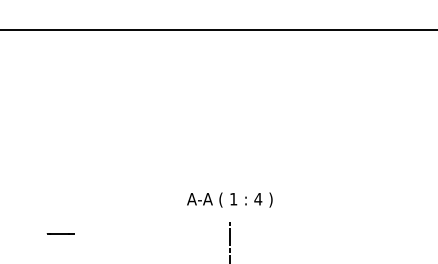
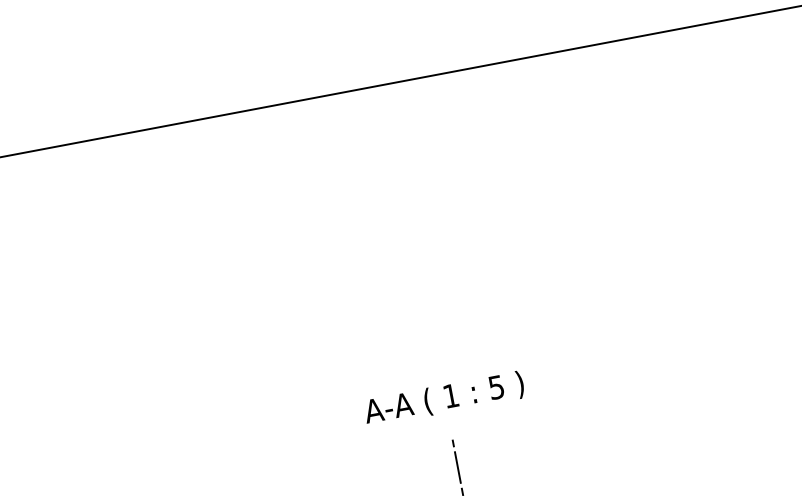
text: (258, 199) -> (497, 387), 4 -> 5

